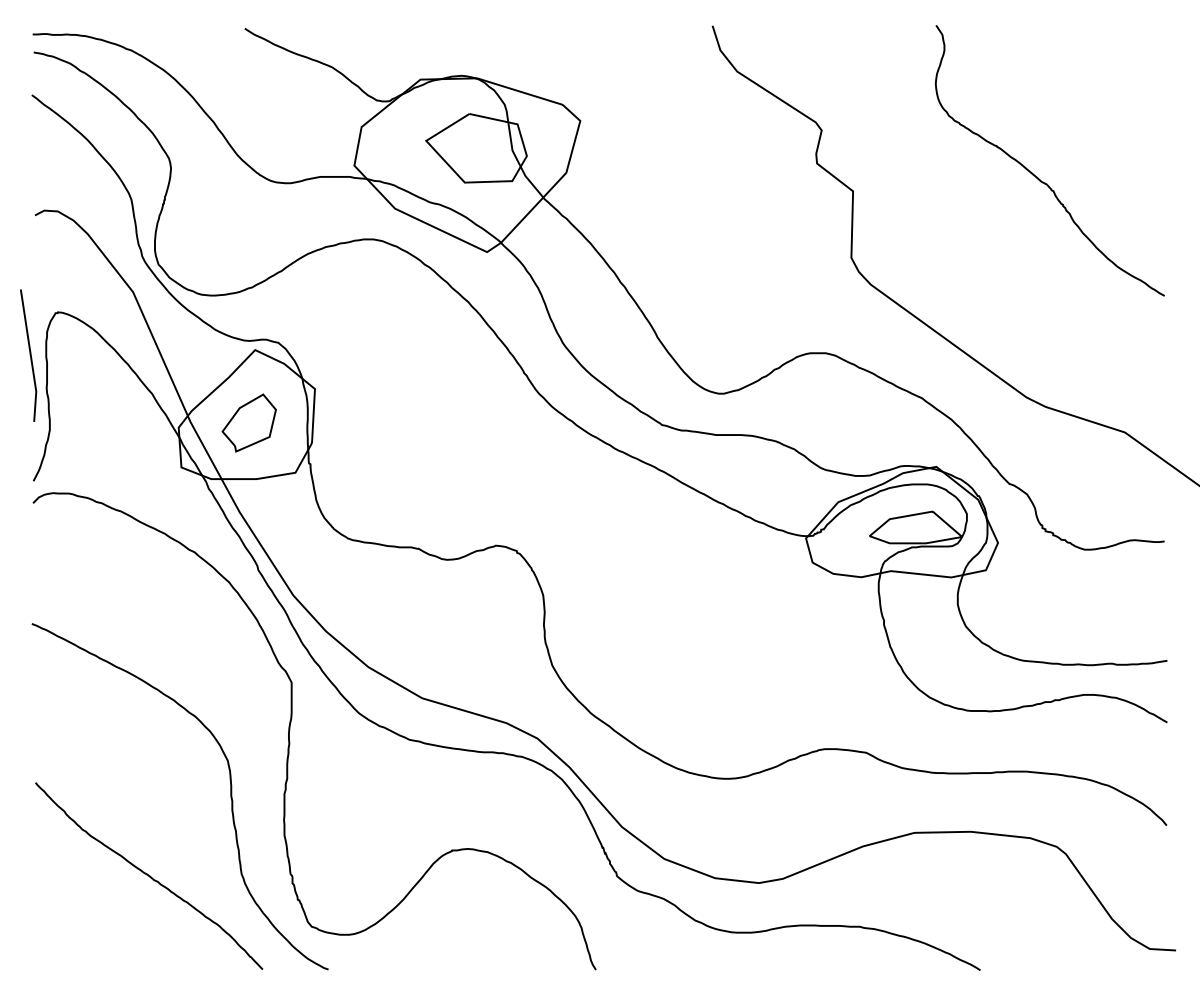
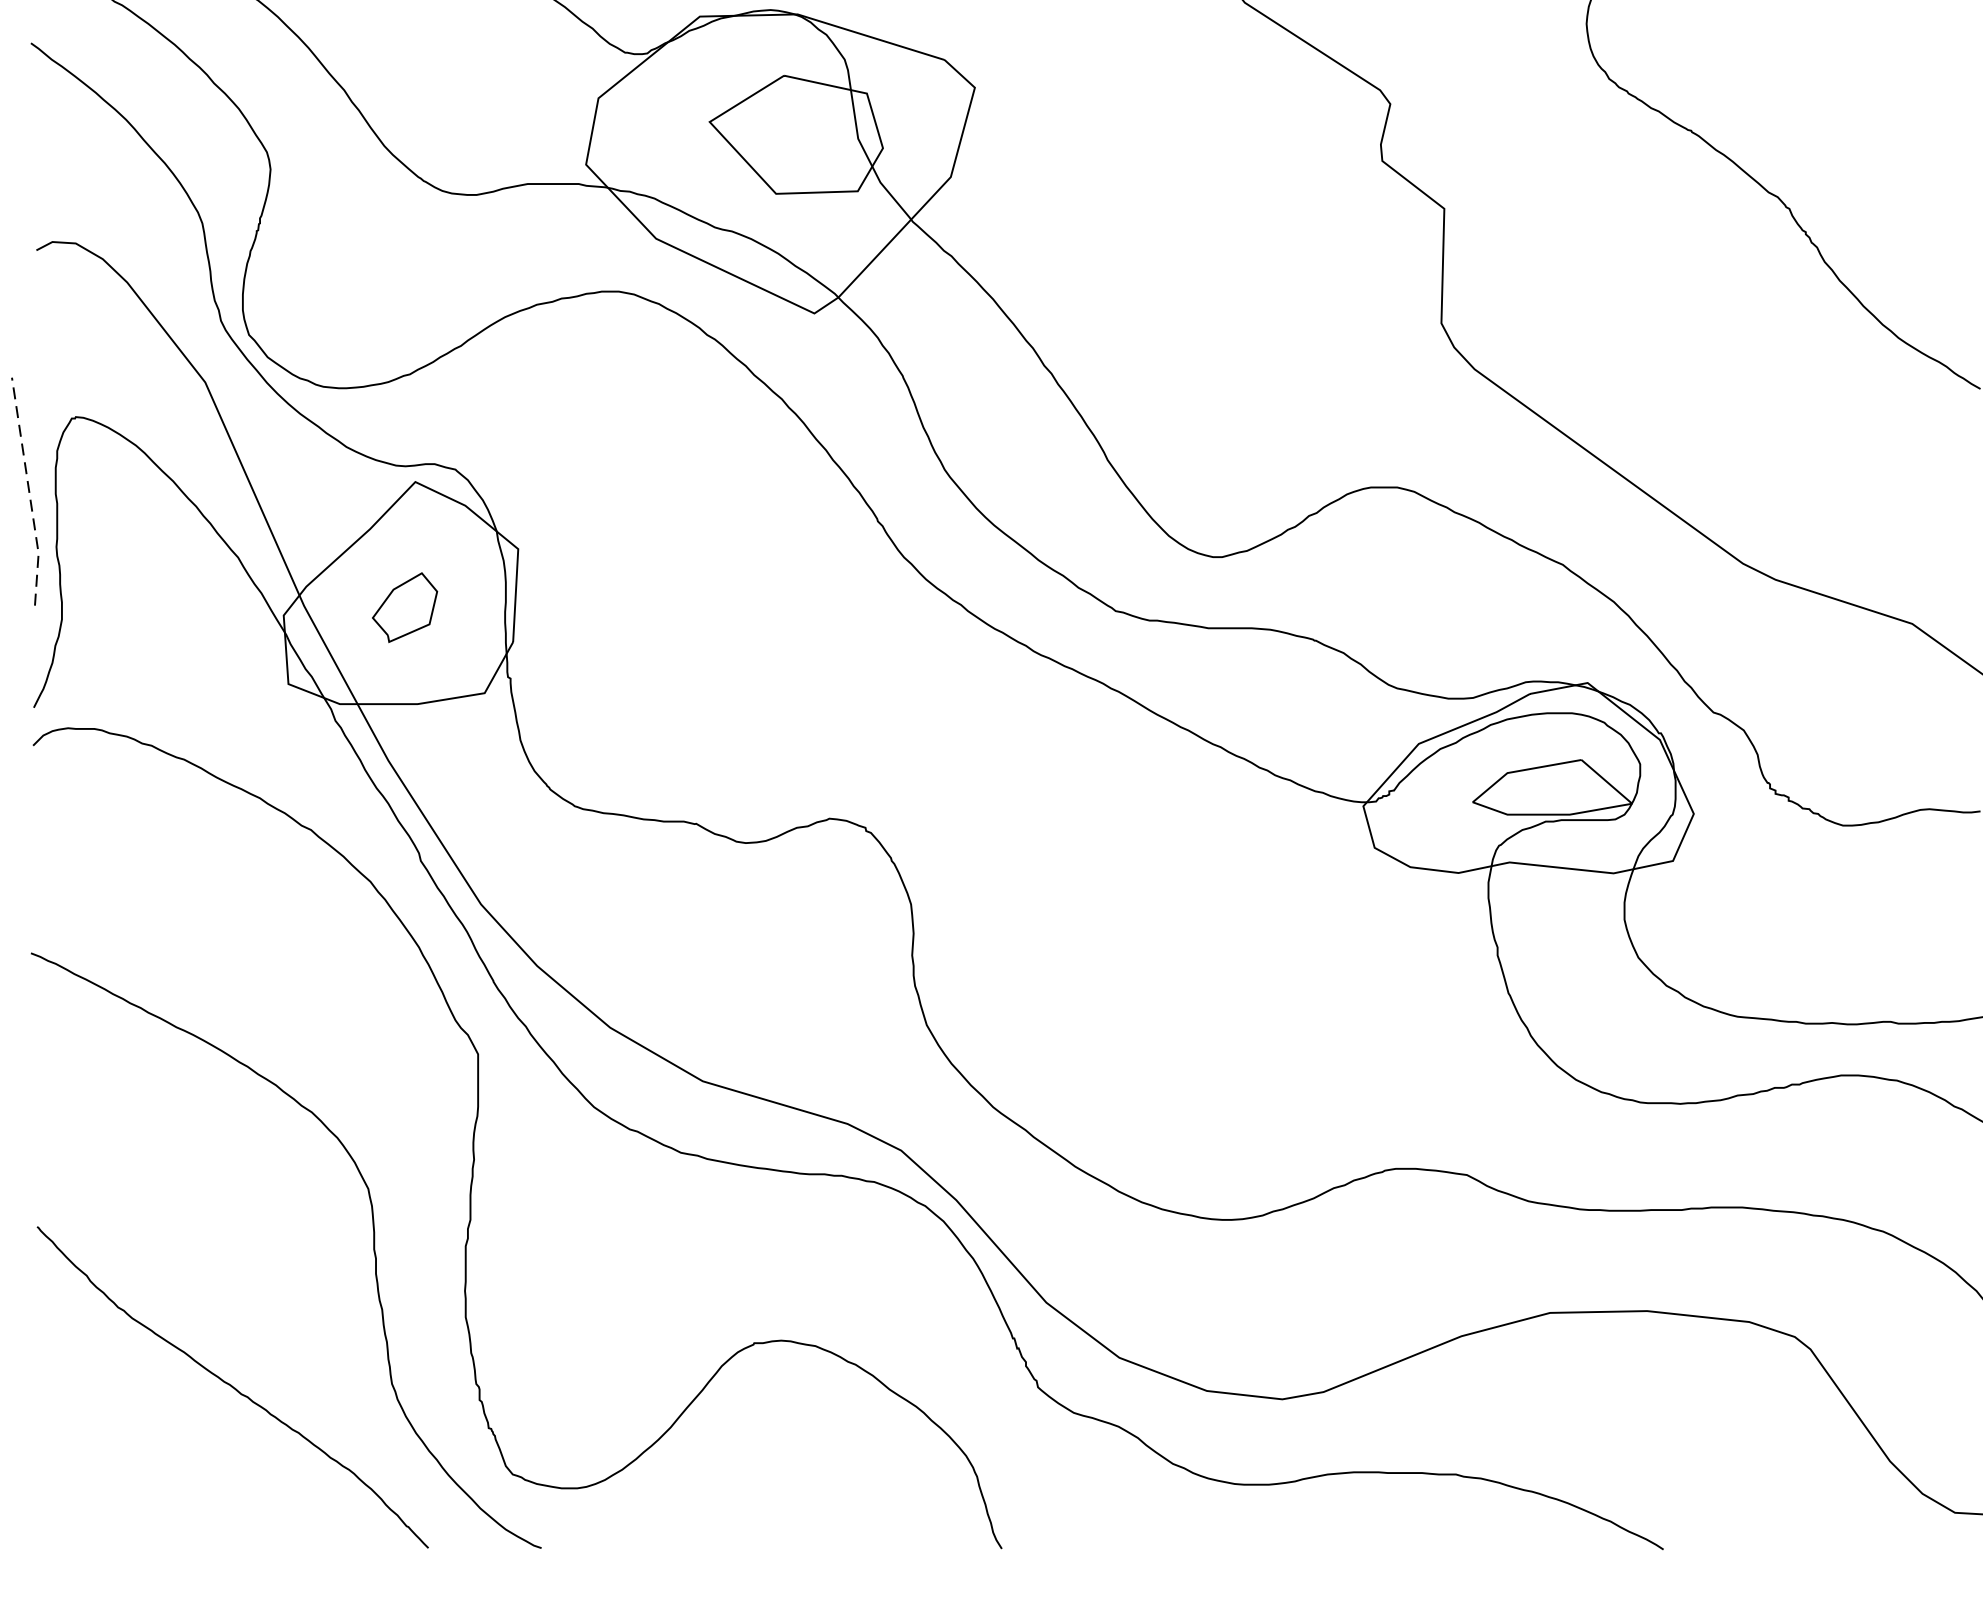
line: (30, 356) -> (28, 493), solid -> dashed
part: (248, 422) -> (403, 606), size x0.7

